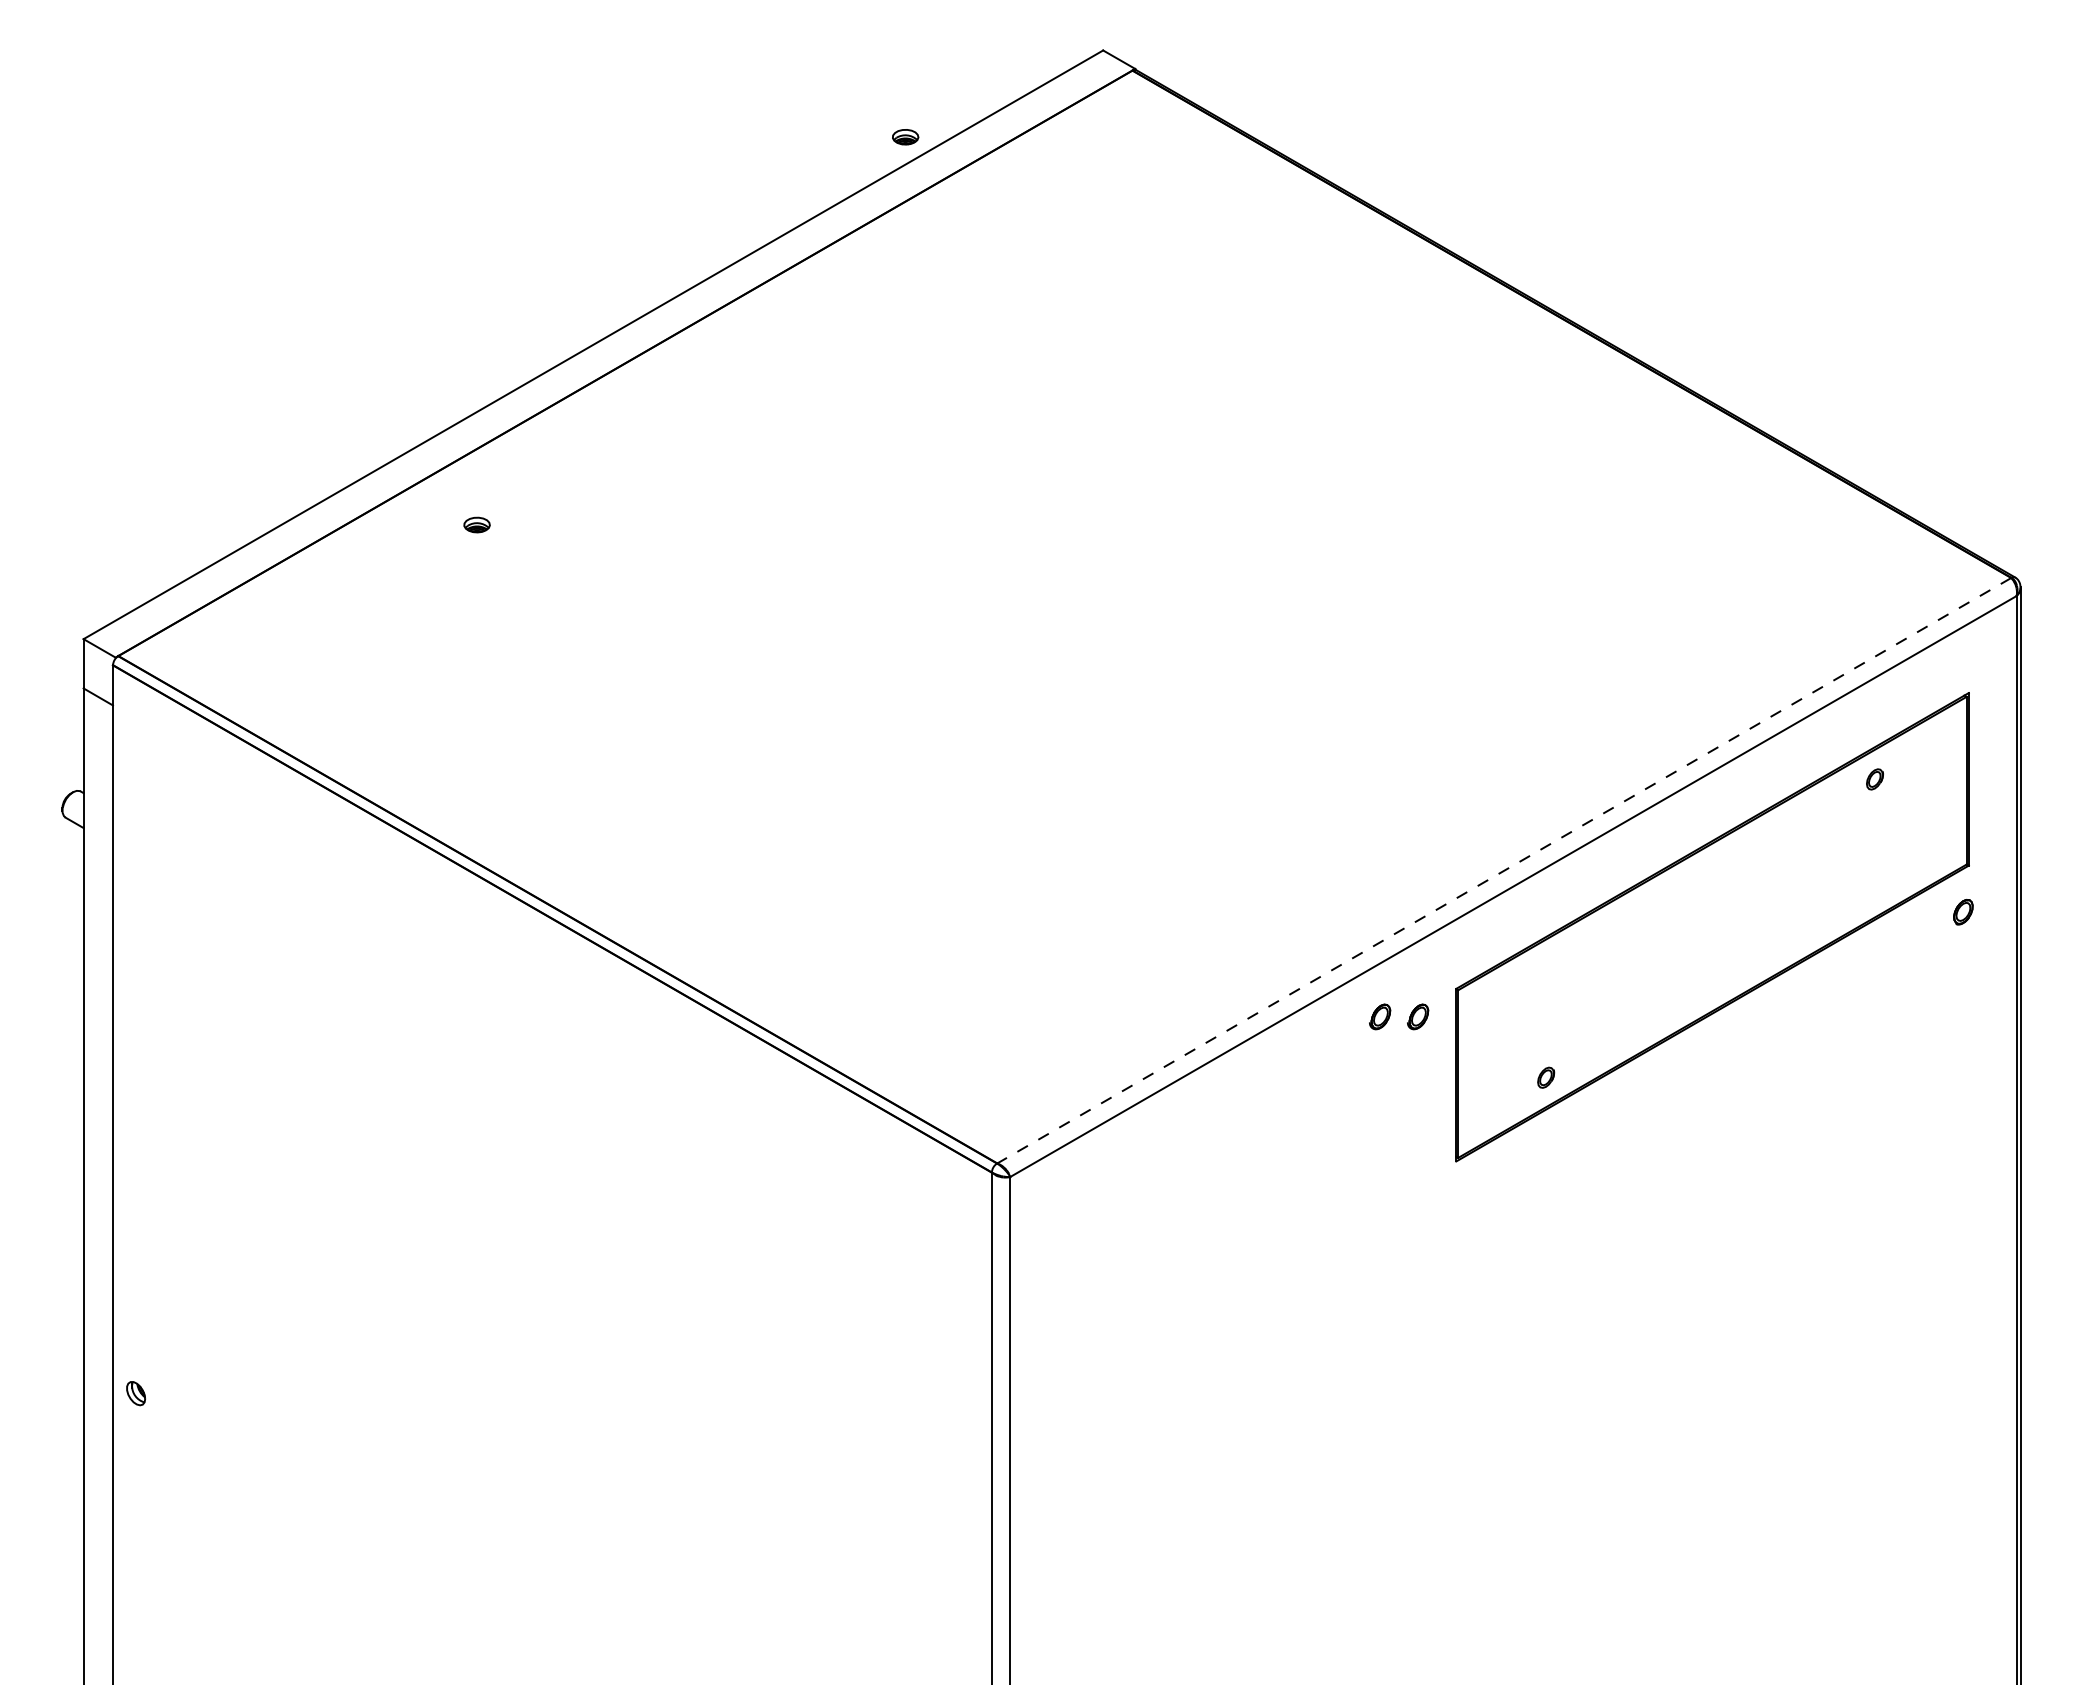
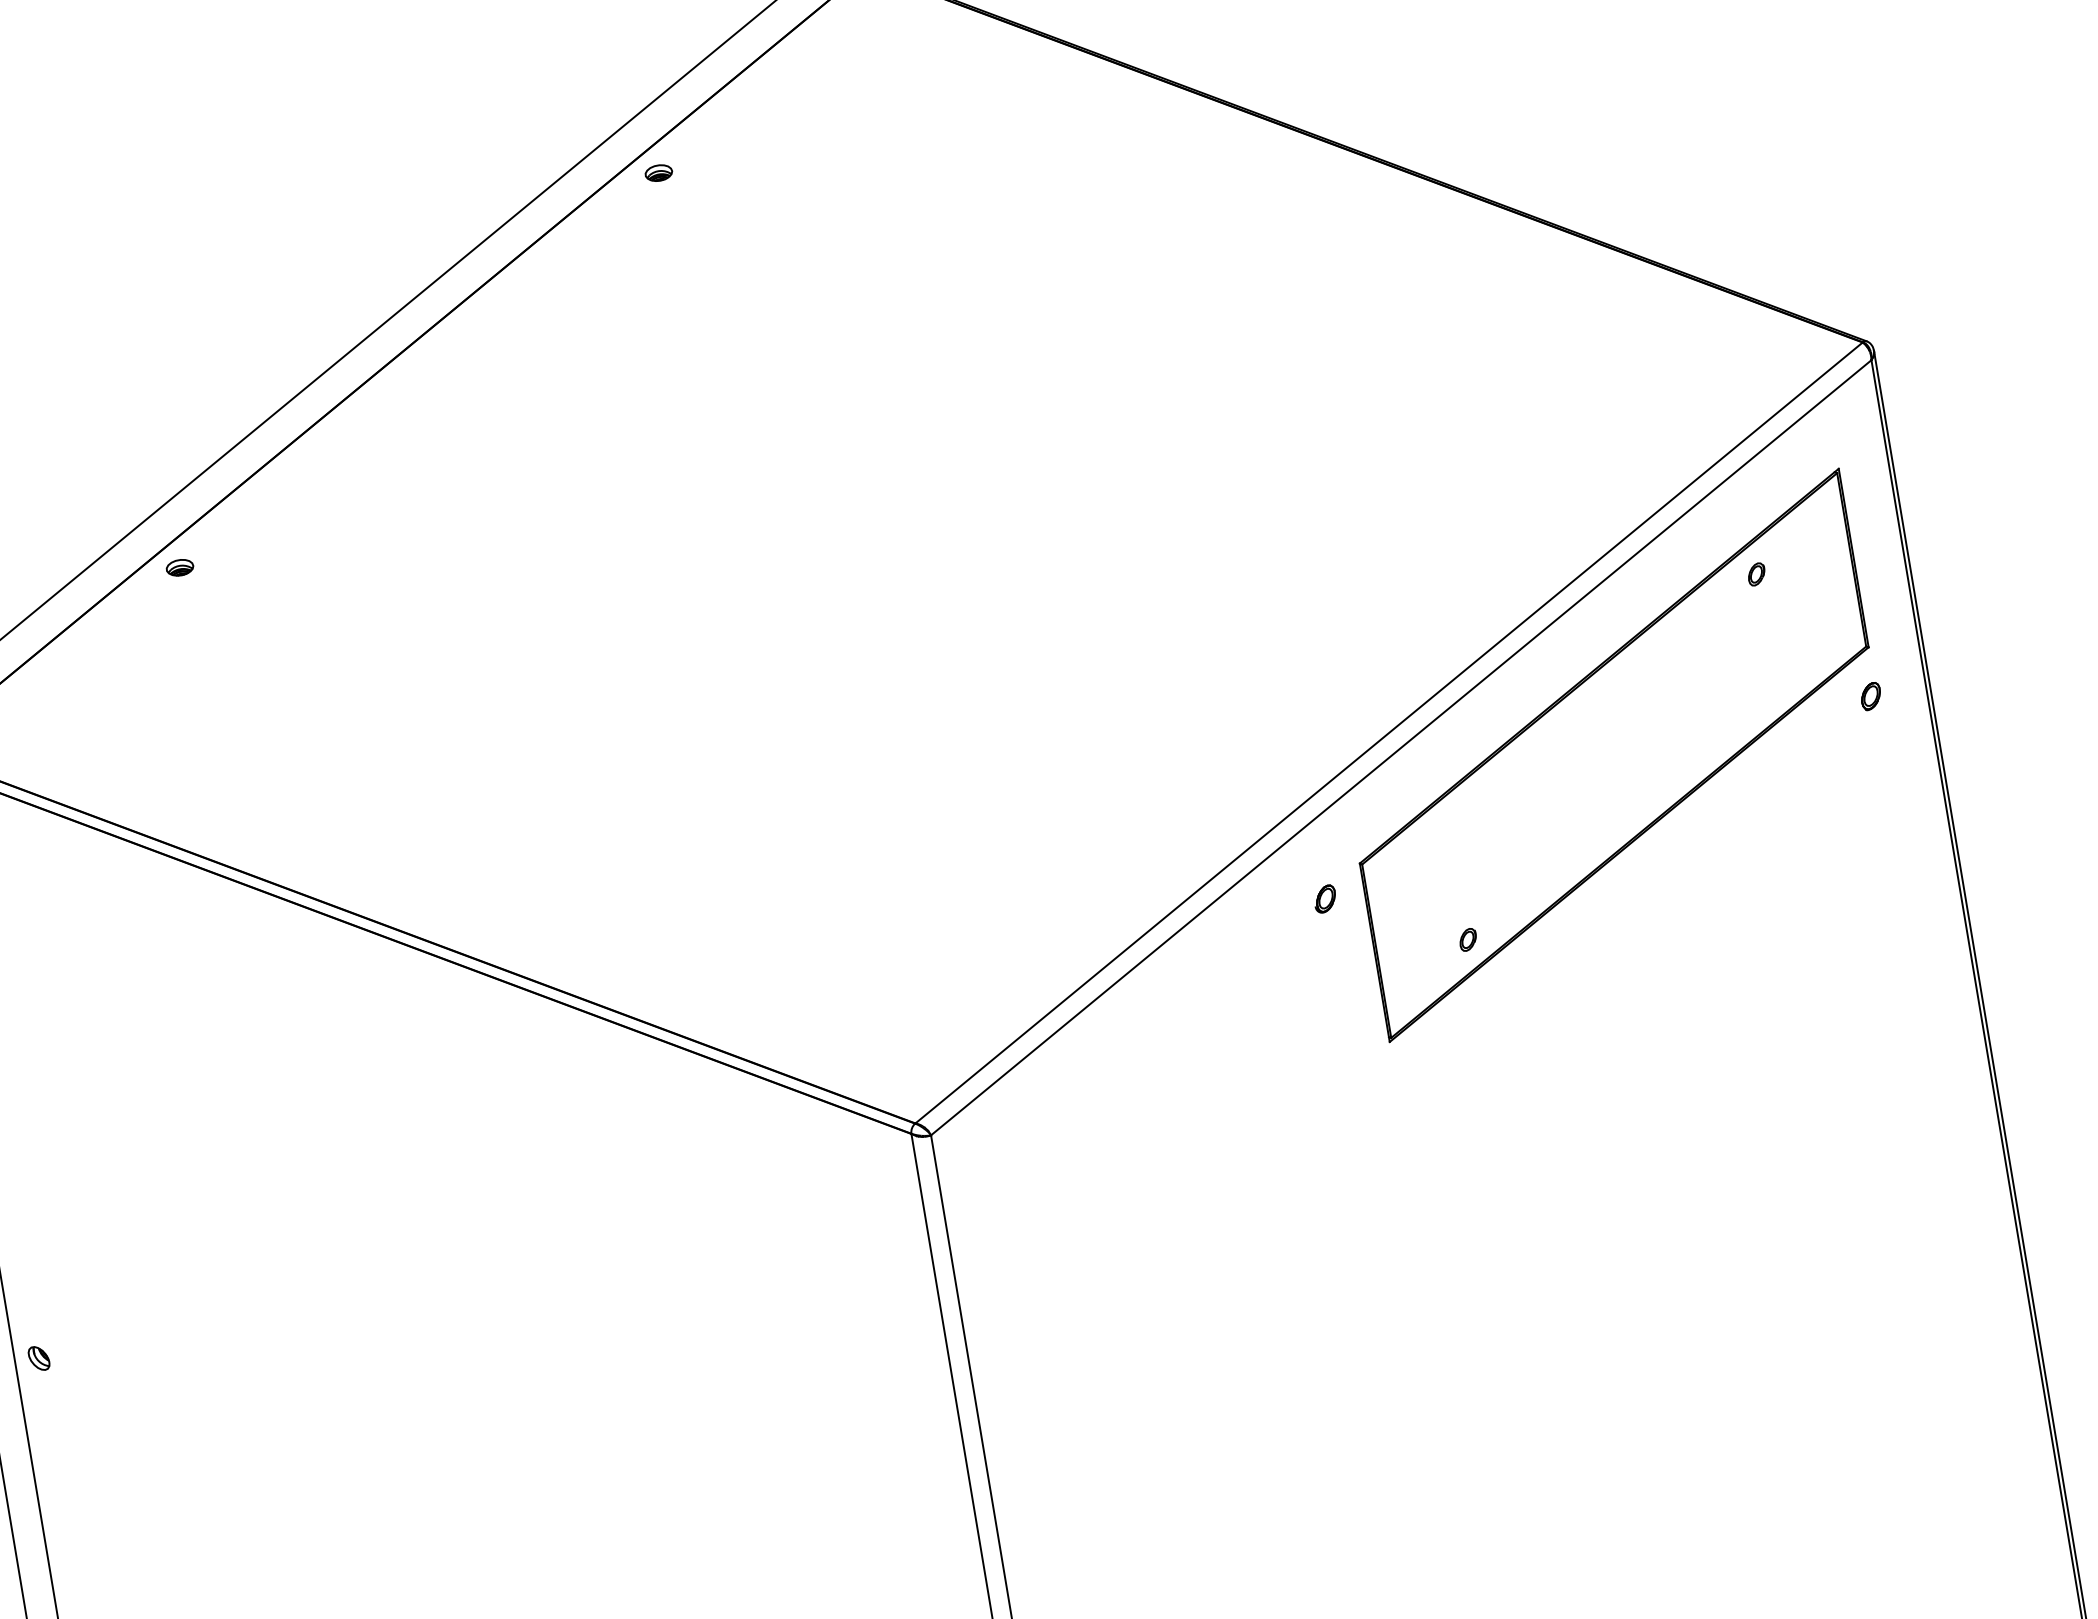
part: (905, 137) -> (658, 173), moved
part: (476, 524) -> (179, 567), moved
line: (1503, 870) -> (1388, 732), dashed -> solid
part: (1380, 1016) -> (1286, 905), removed
part: (135, 1393) -> (38, 1358), moved

